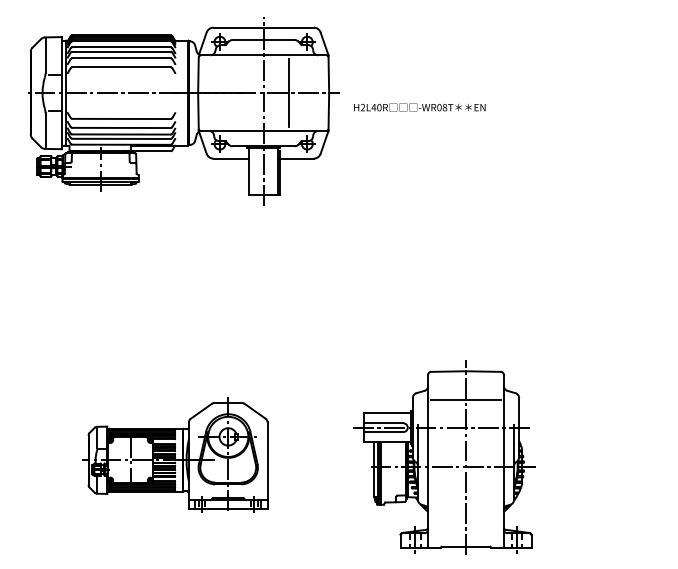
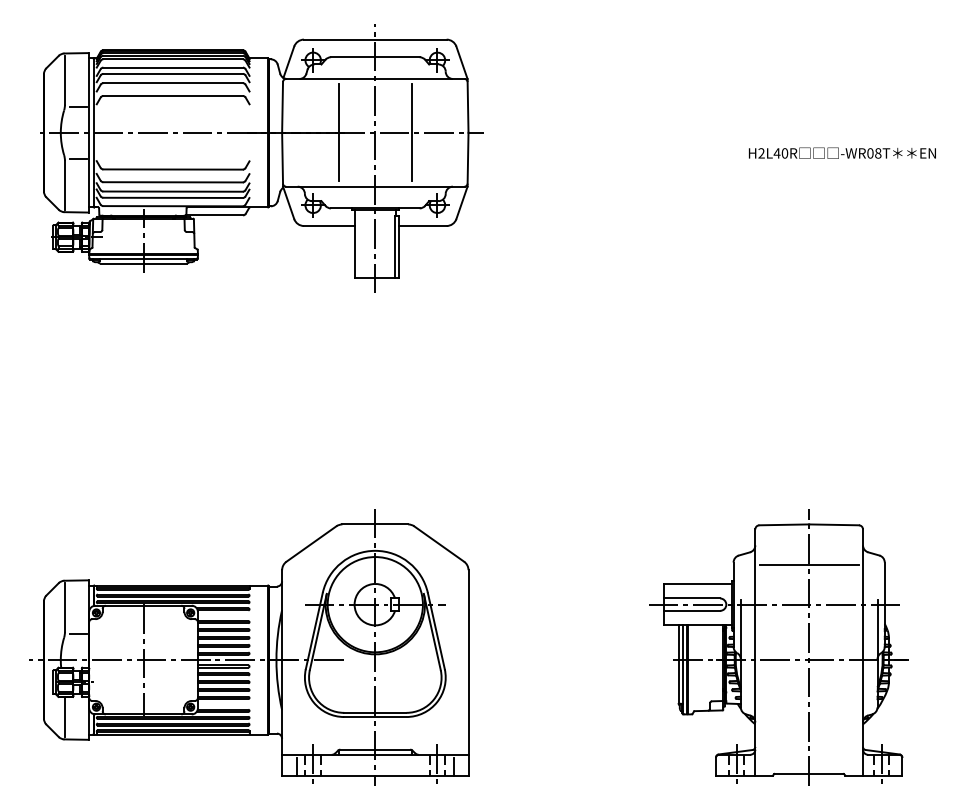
line: (238, 92) -> (339, 132), added
text: (419, 106) -> (842, 152), moved
part: (175, 454) -> (249, 647), size x1.67
part: (444, 457) -> (778, 647), moved

